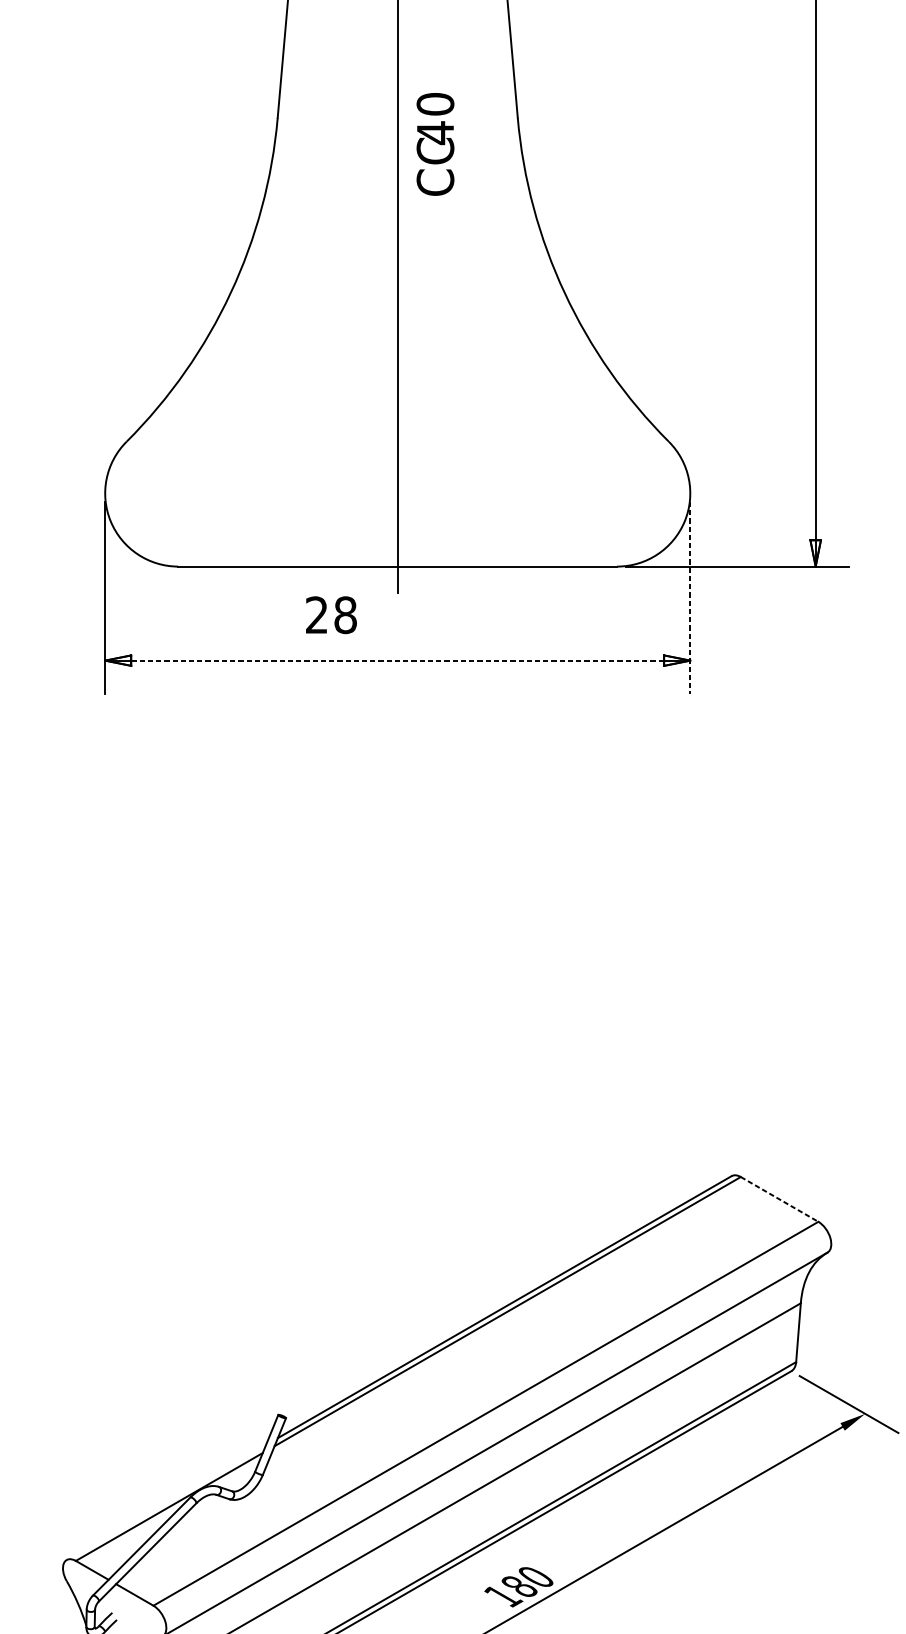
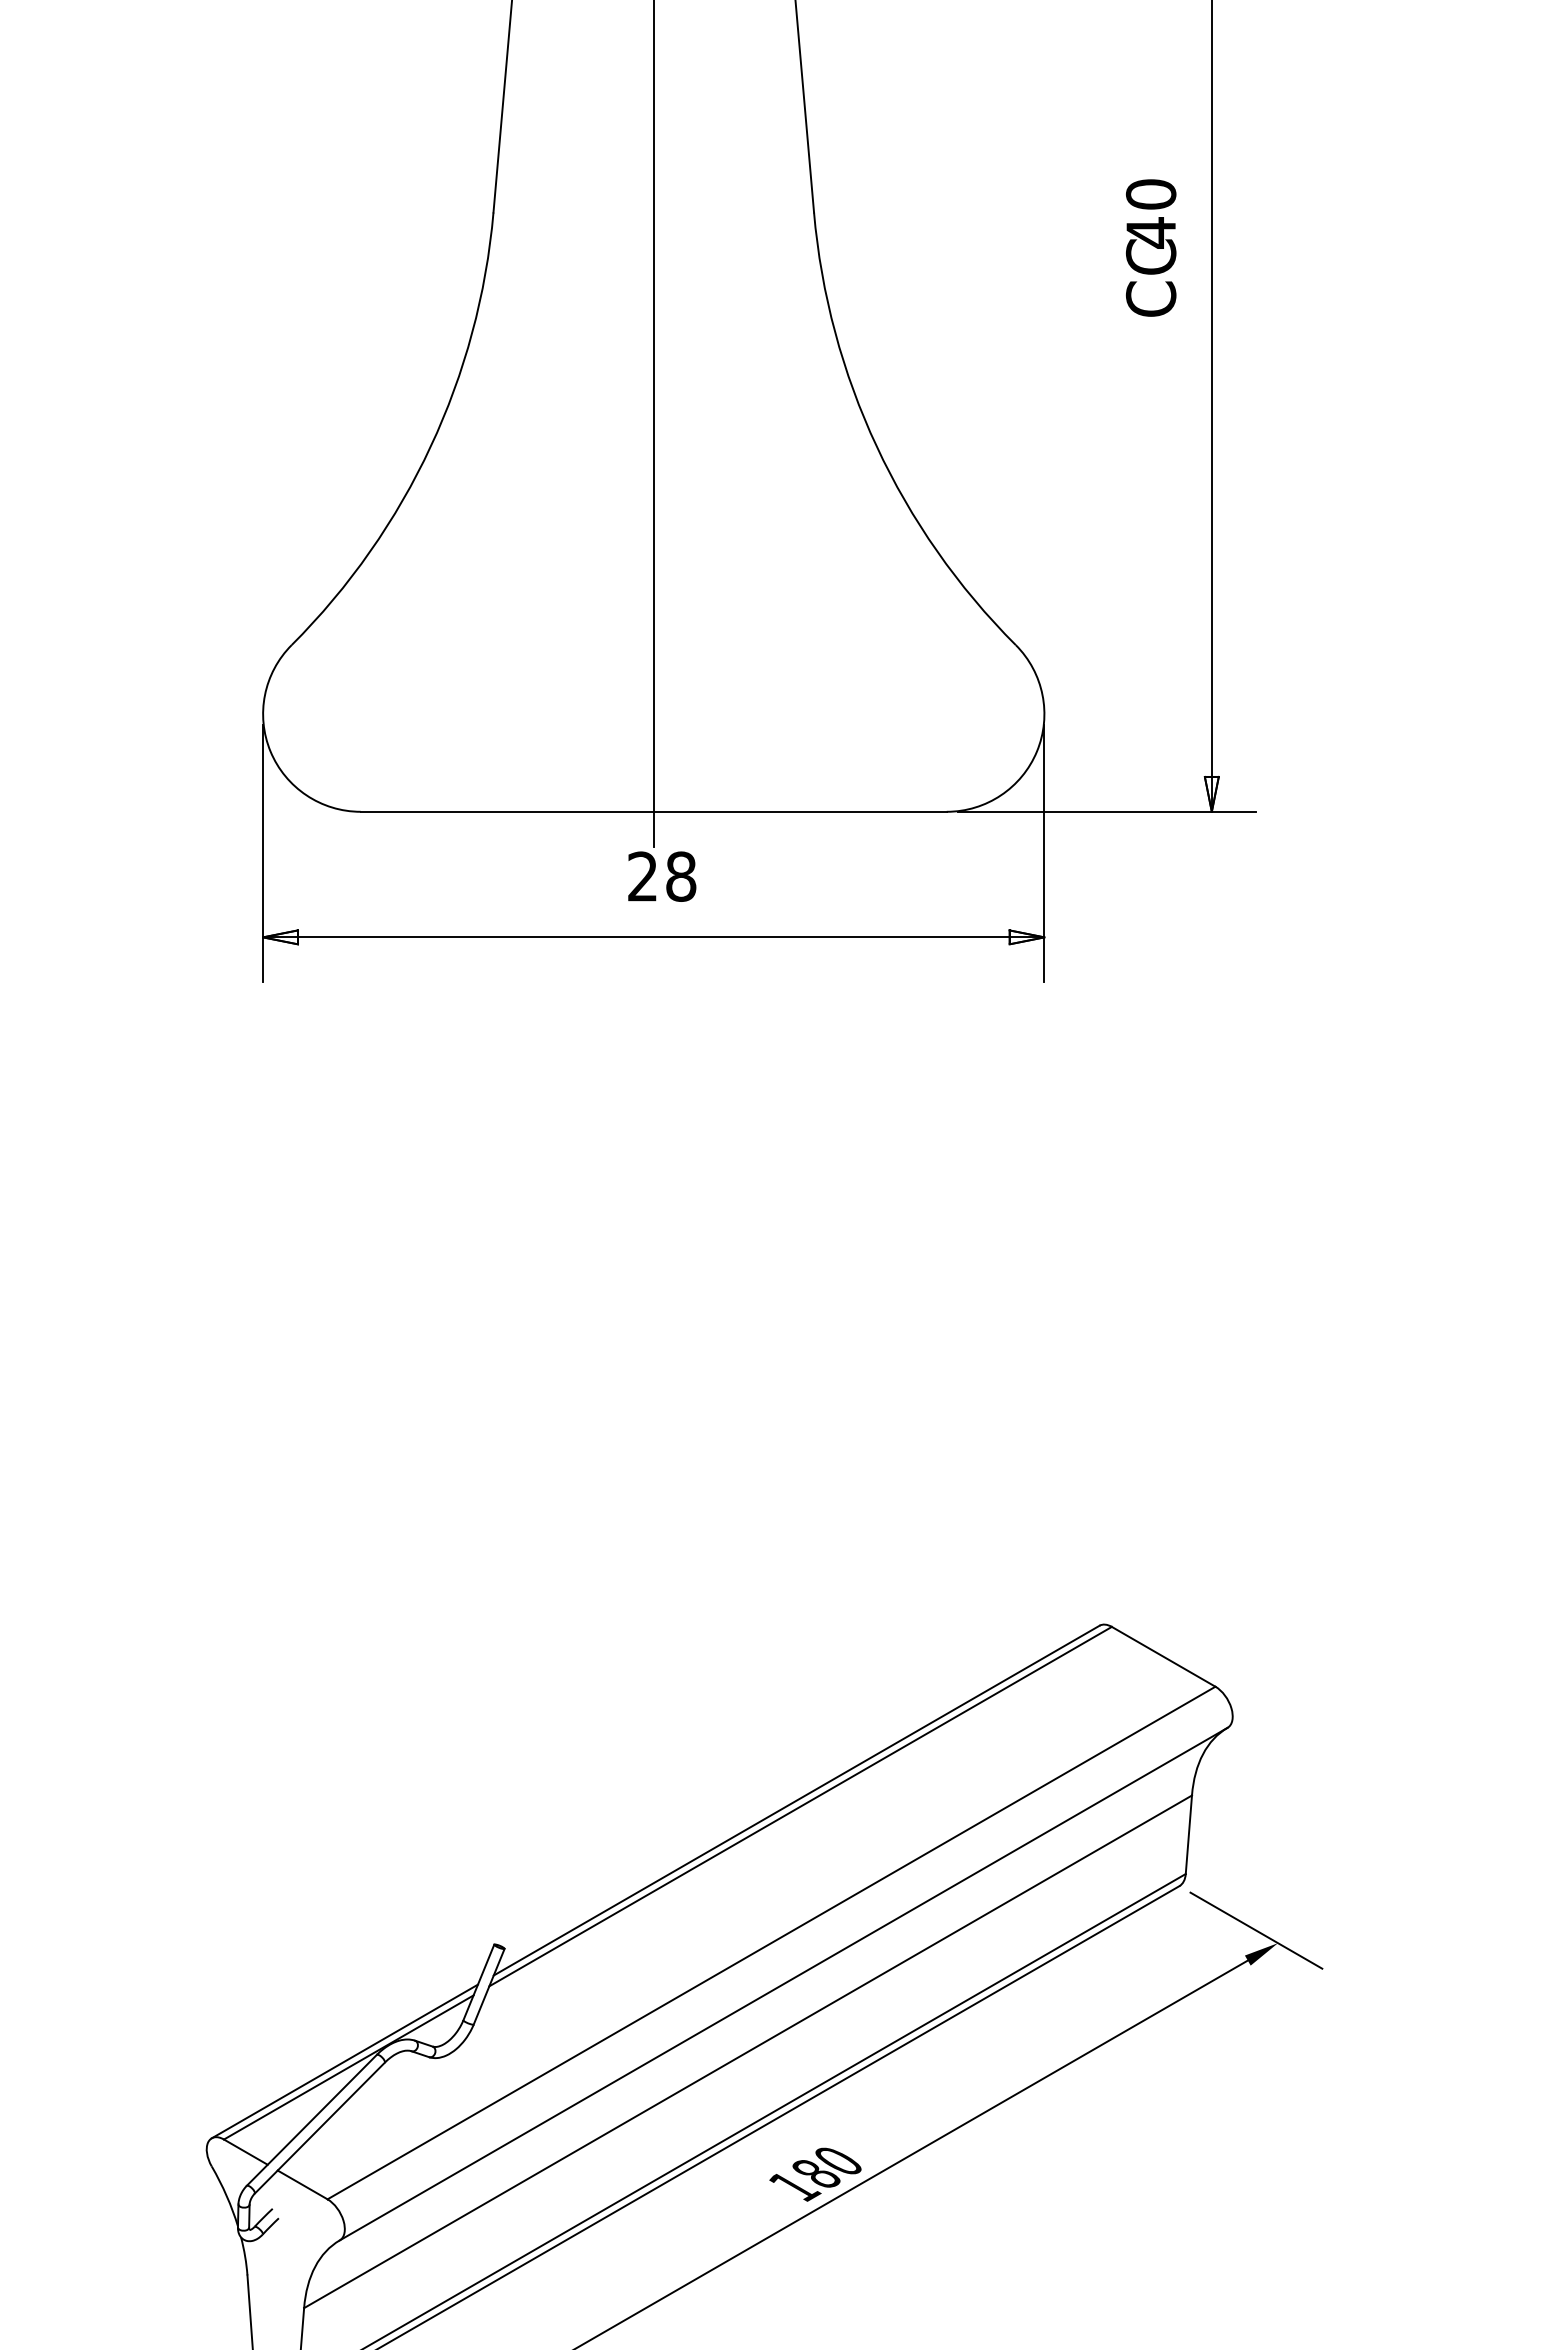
text: (435, 143) -> (1151, 247), moved
line: (690, 598) -> (1044, 854), dashed -> solid
text: (331, 615) -> (662, 876), moved
line: (397, 660) -> (653, 937), dashed -> solid
line: (779, 1199) -> (1163, 1656), dashed -> solid
line: (166, 1502) -> (344, 2061), added

